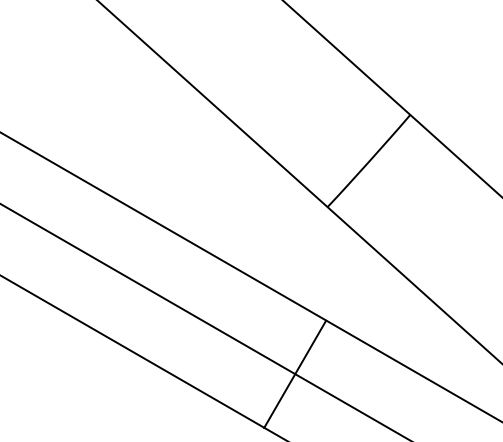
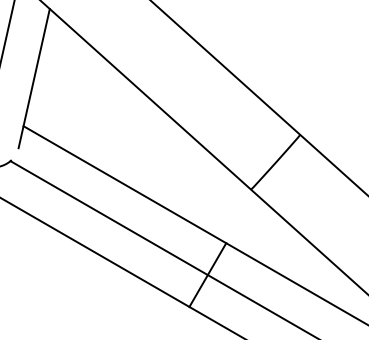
line: (294, 373) -> (207, 274), moved

